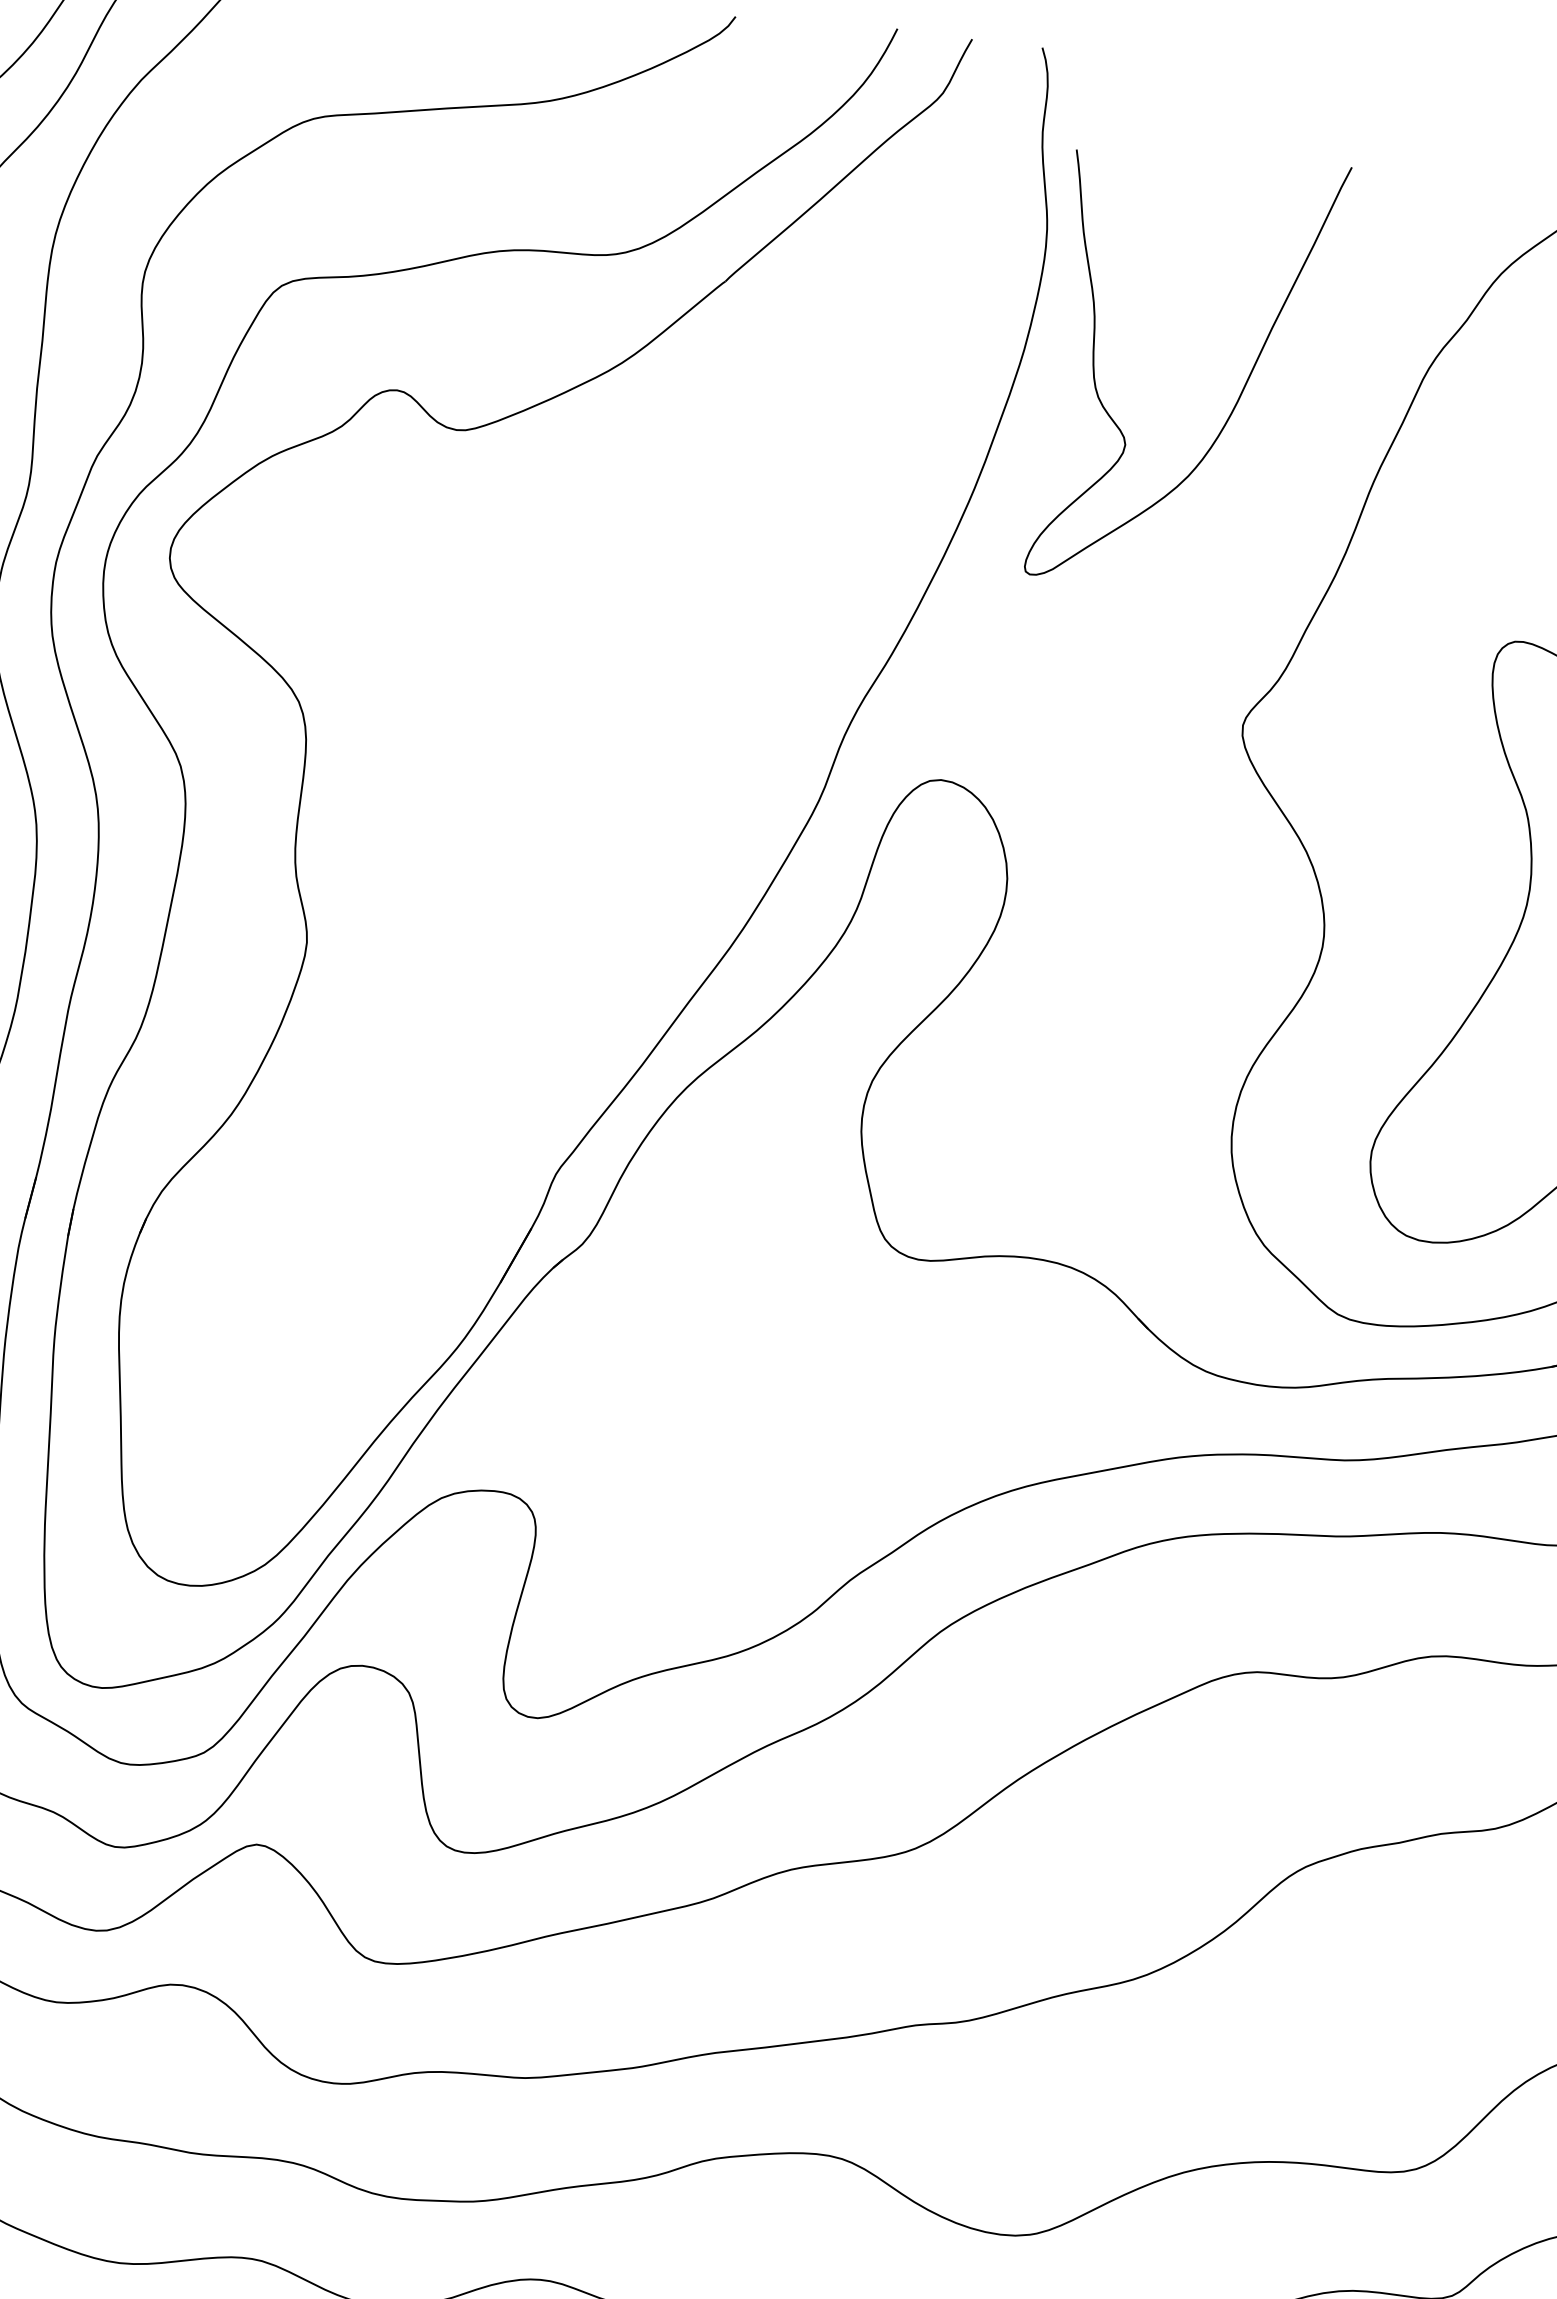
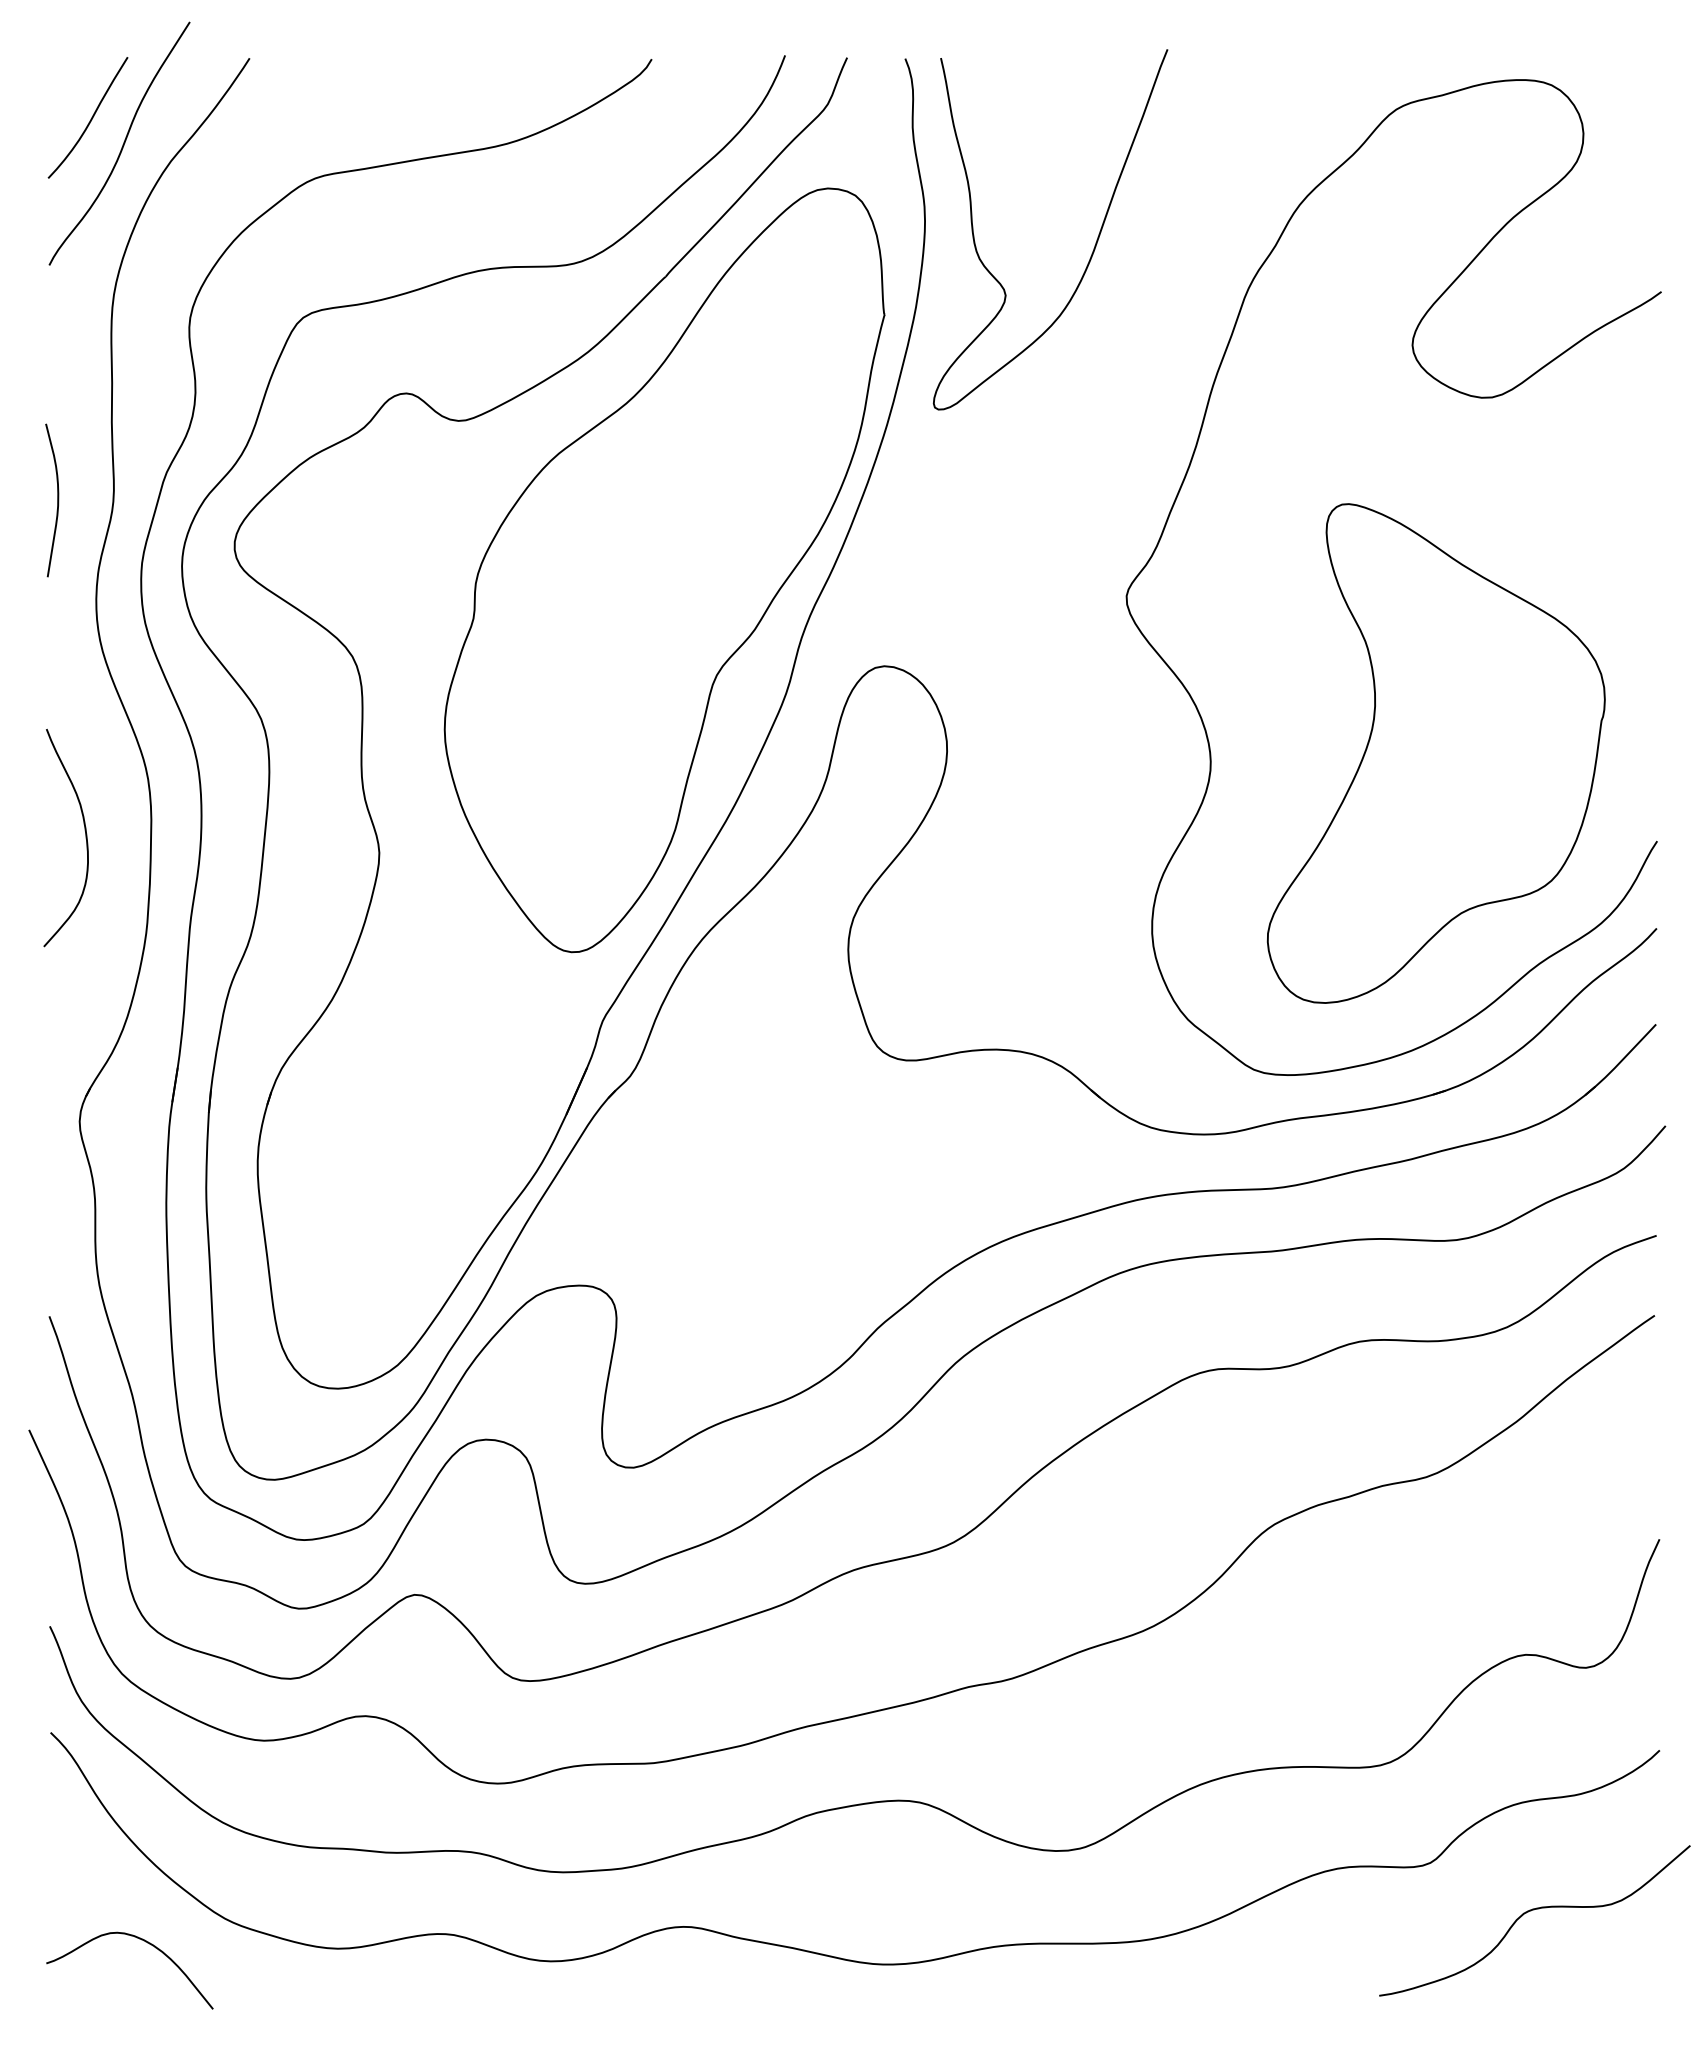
curve: (1239, 395) -> (1094, 245), moved
part: (687, 636) -> (664, 570), added

